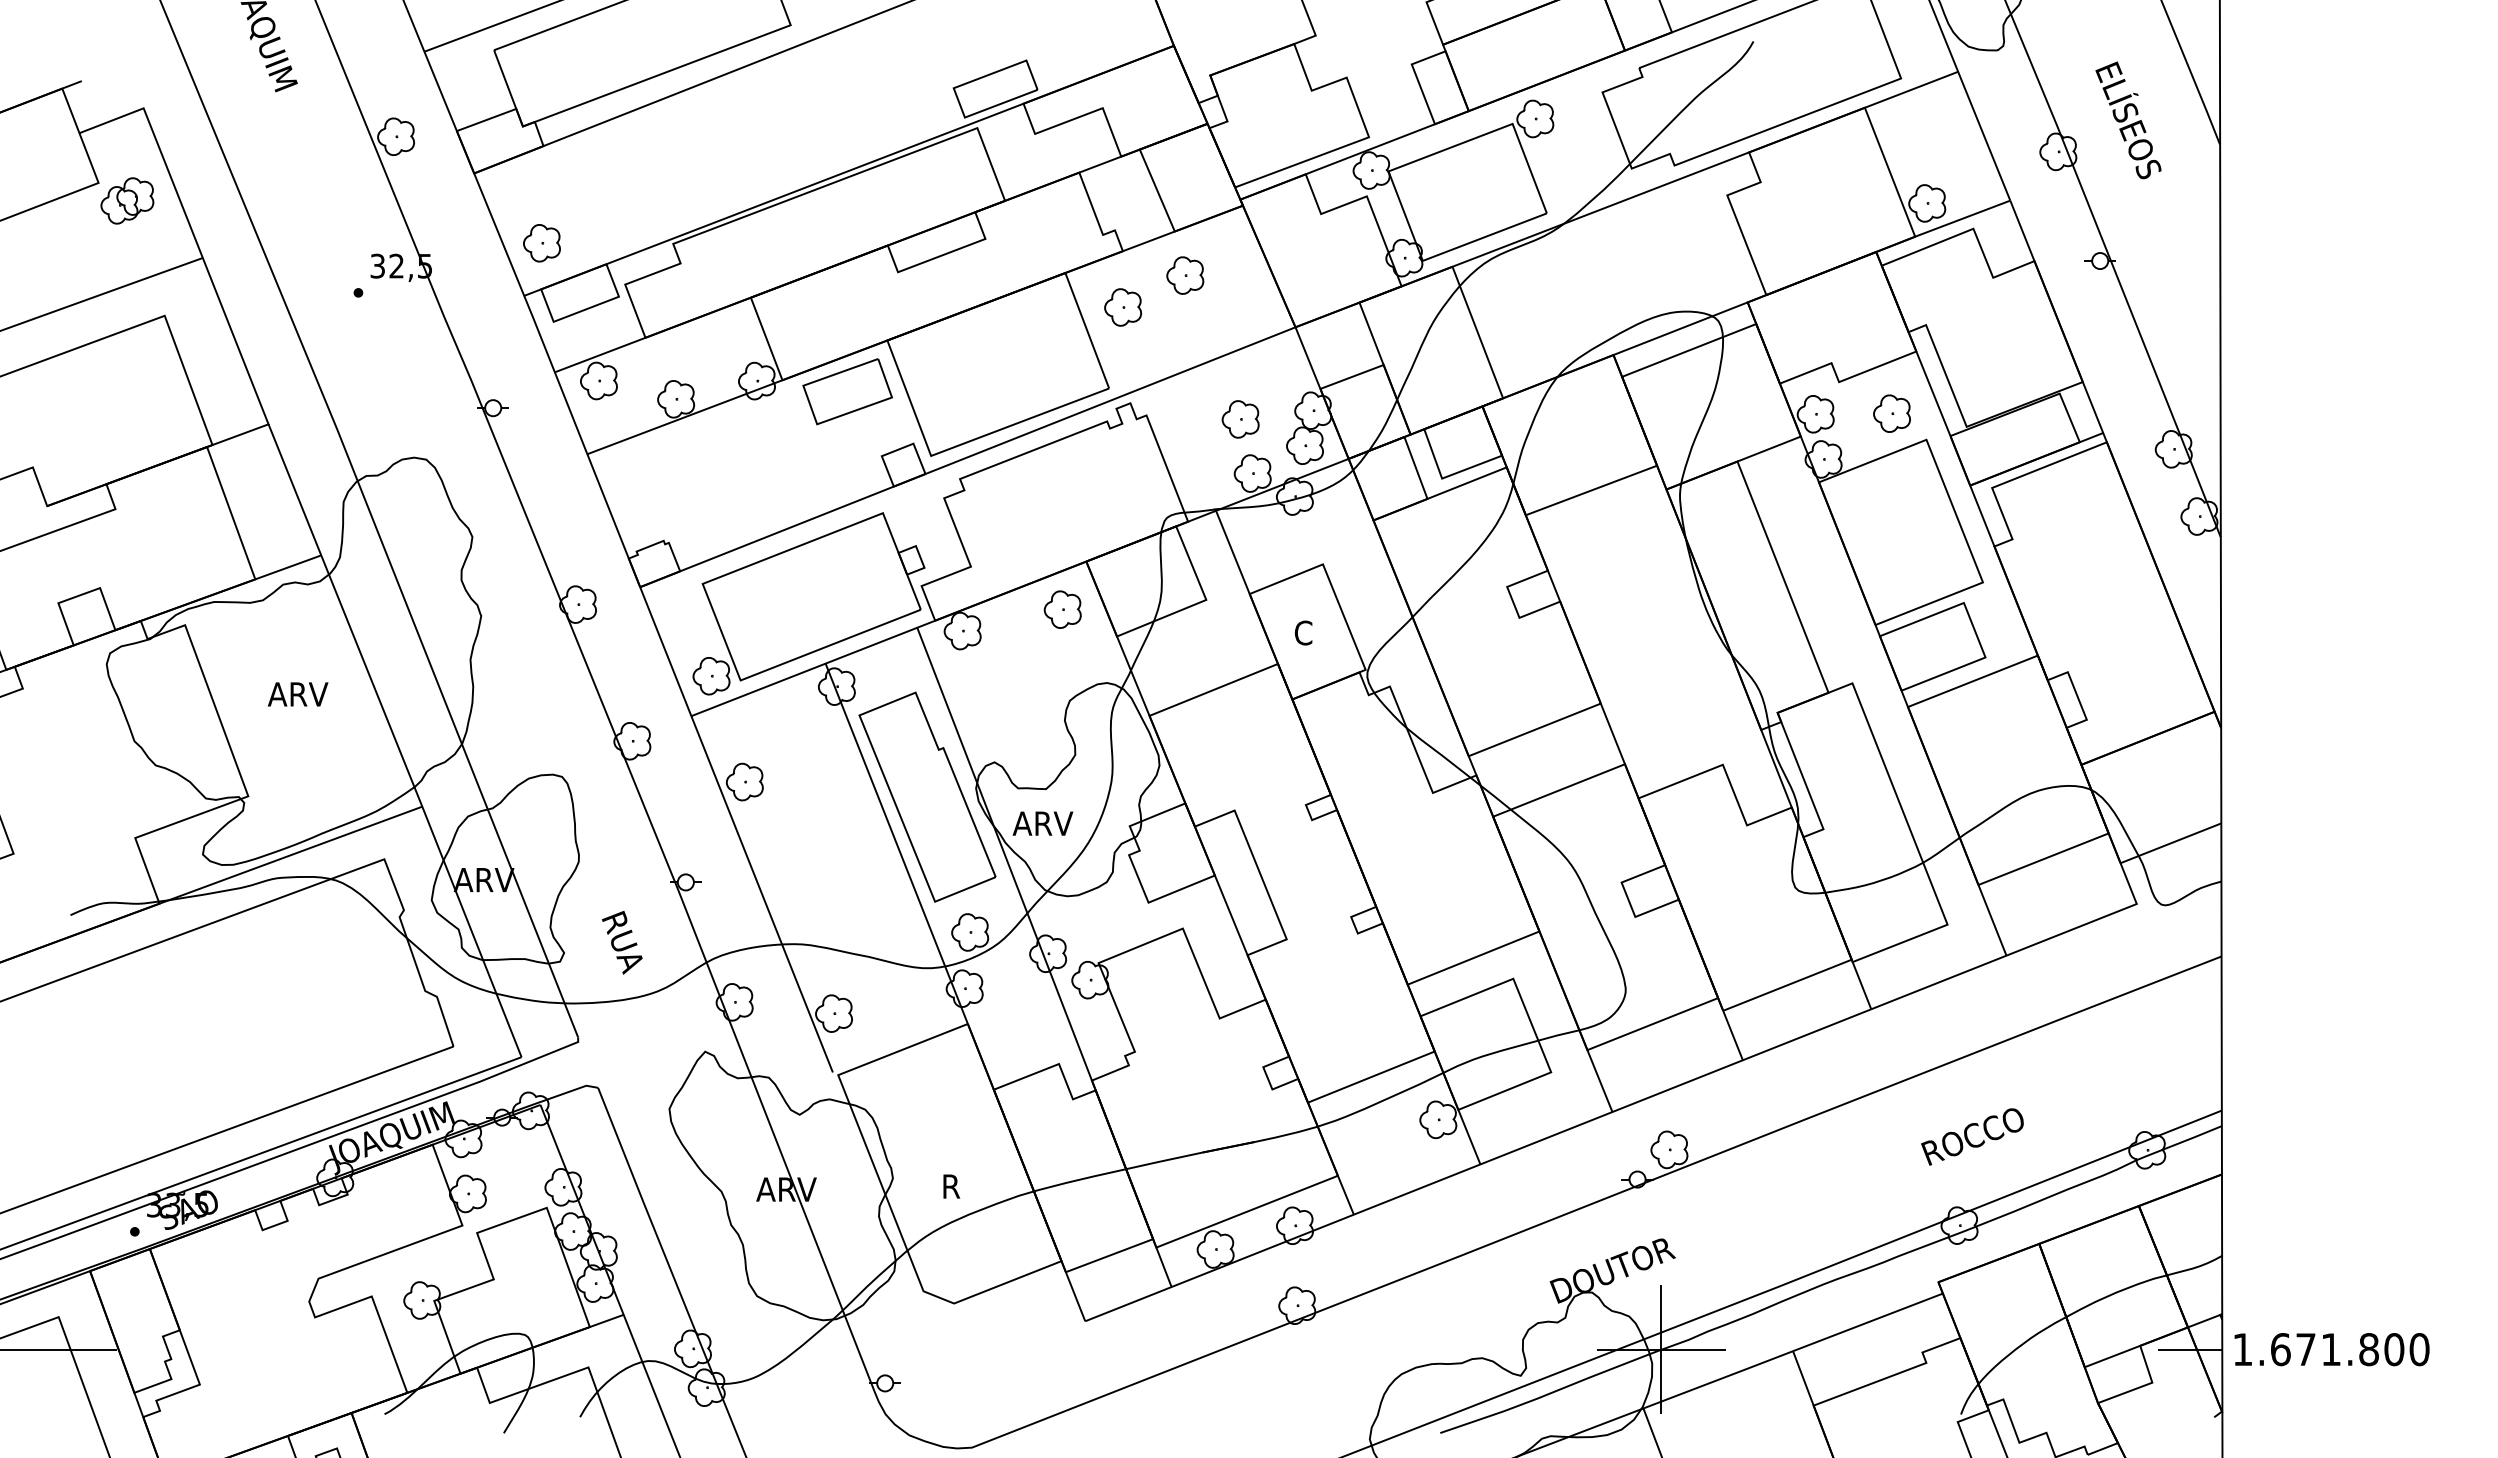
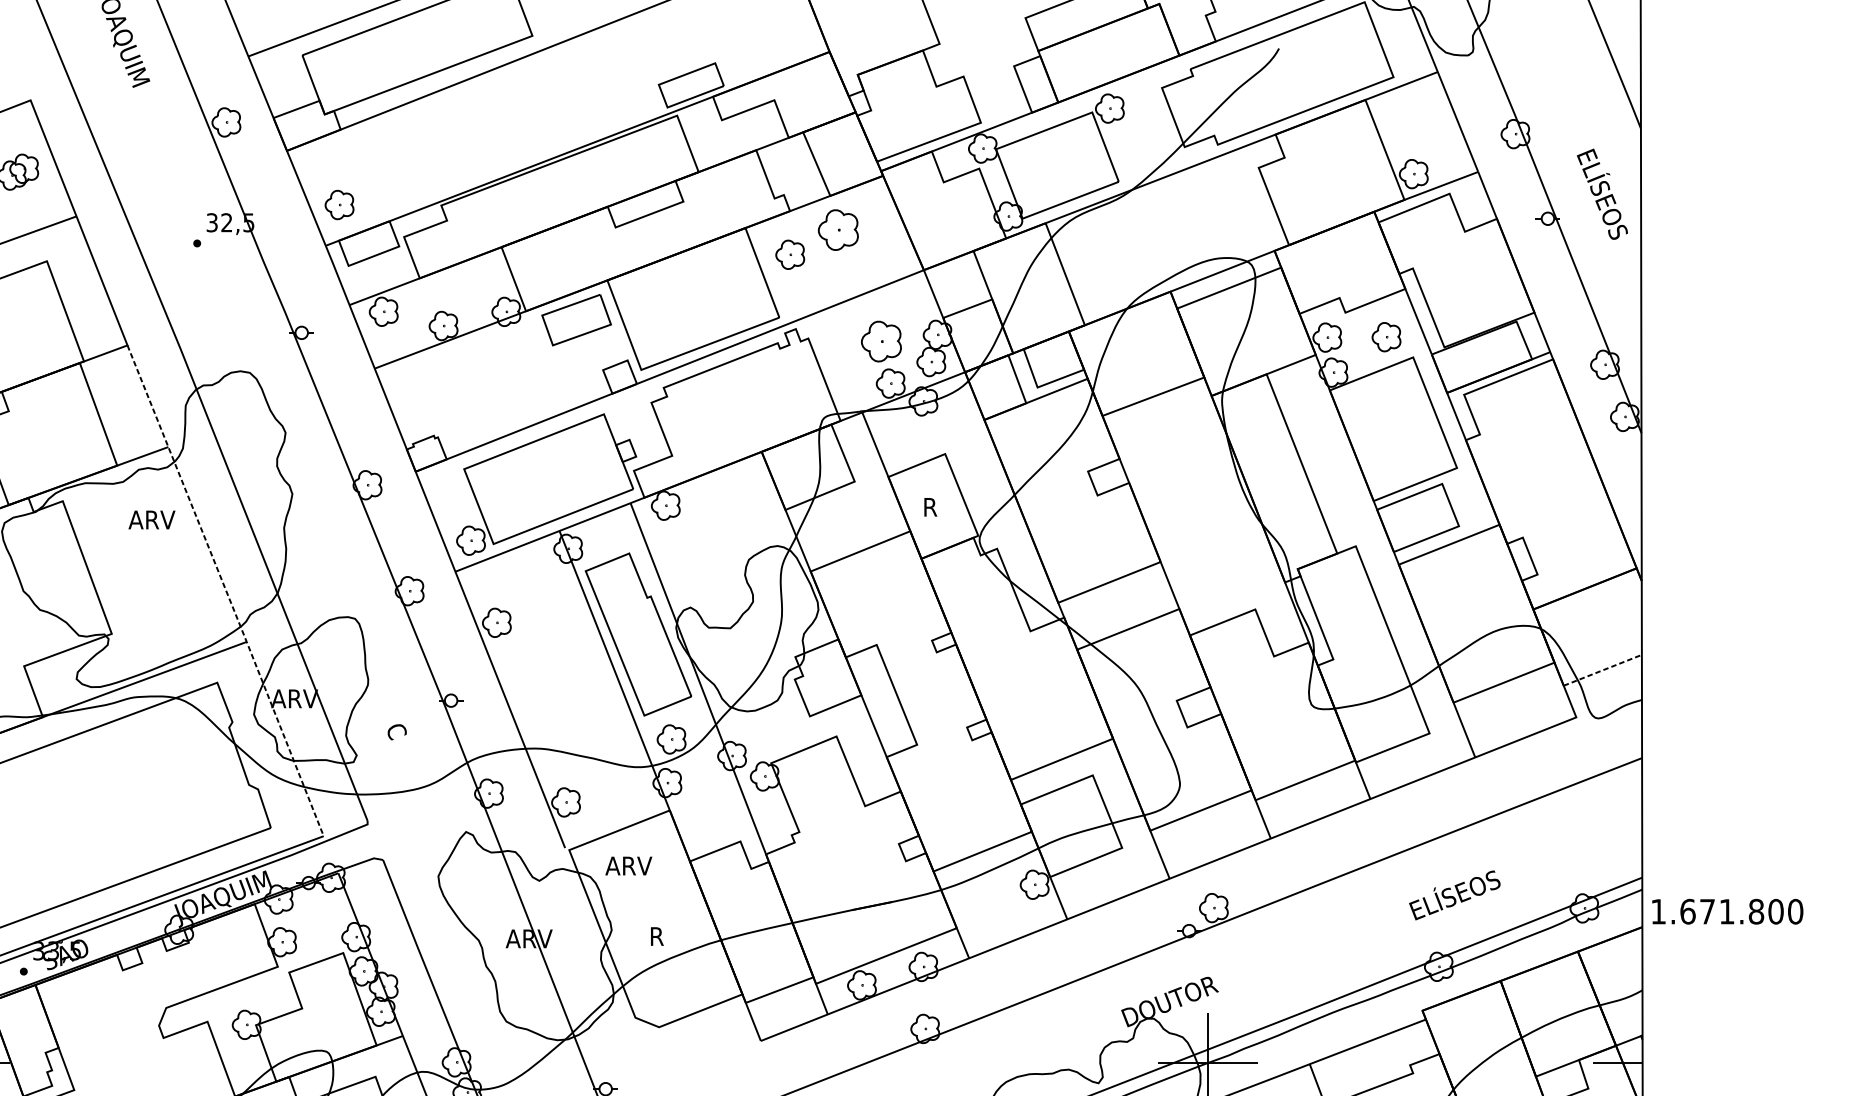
text: (2128, 120) -> (1602, 194), moved
part: (1185, 275) -> (838, 230), size x1.4
part: (1240, 419) -> (881, 341), size x1.4
part: (1062, 609) -> (743, 489), removed
text: (1303, 632) -> (930, 506), C -> R
text: (297, 694) -> (151, 520), moved
line: (395, 740) -> (225, 590), solid -> dashed
text: (1042, 823) -> (628, 865), moved
line: (2171, 843) -> (1603, 670), solid -> dashed
text: (622, 942) -> (401, 747), RUA -> C
text: (1983, 1132) -> (1457, 894), ROCCO -> ELÍSEOS
text: (2331, 1349) -> (1727, 911), moved

